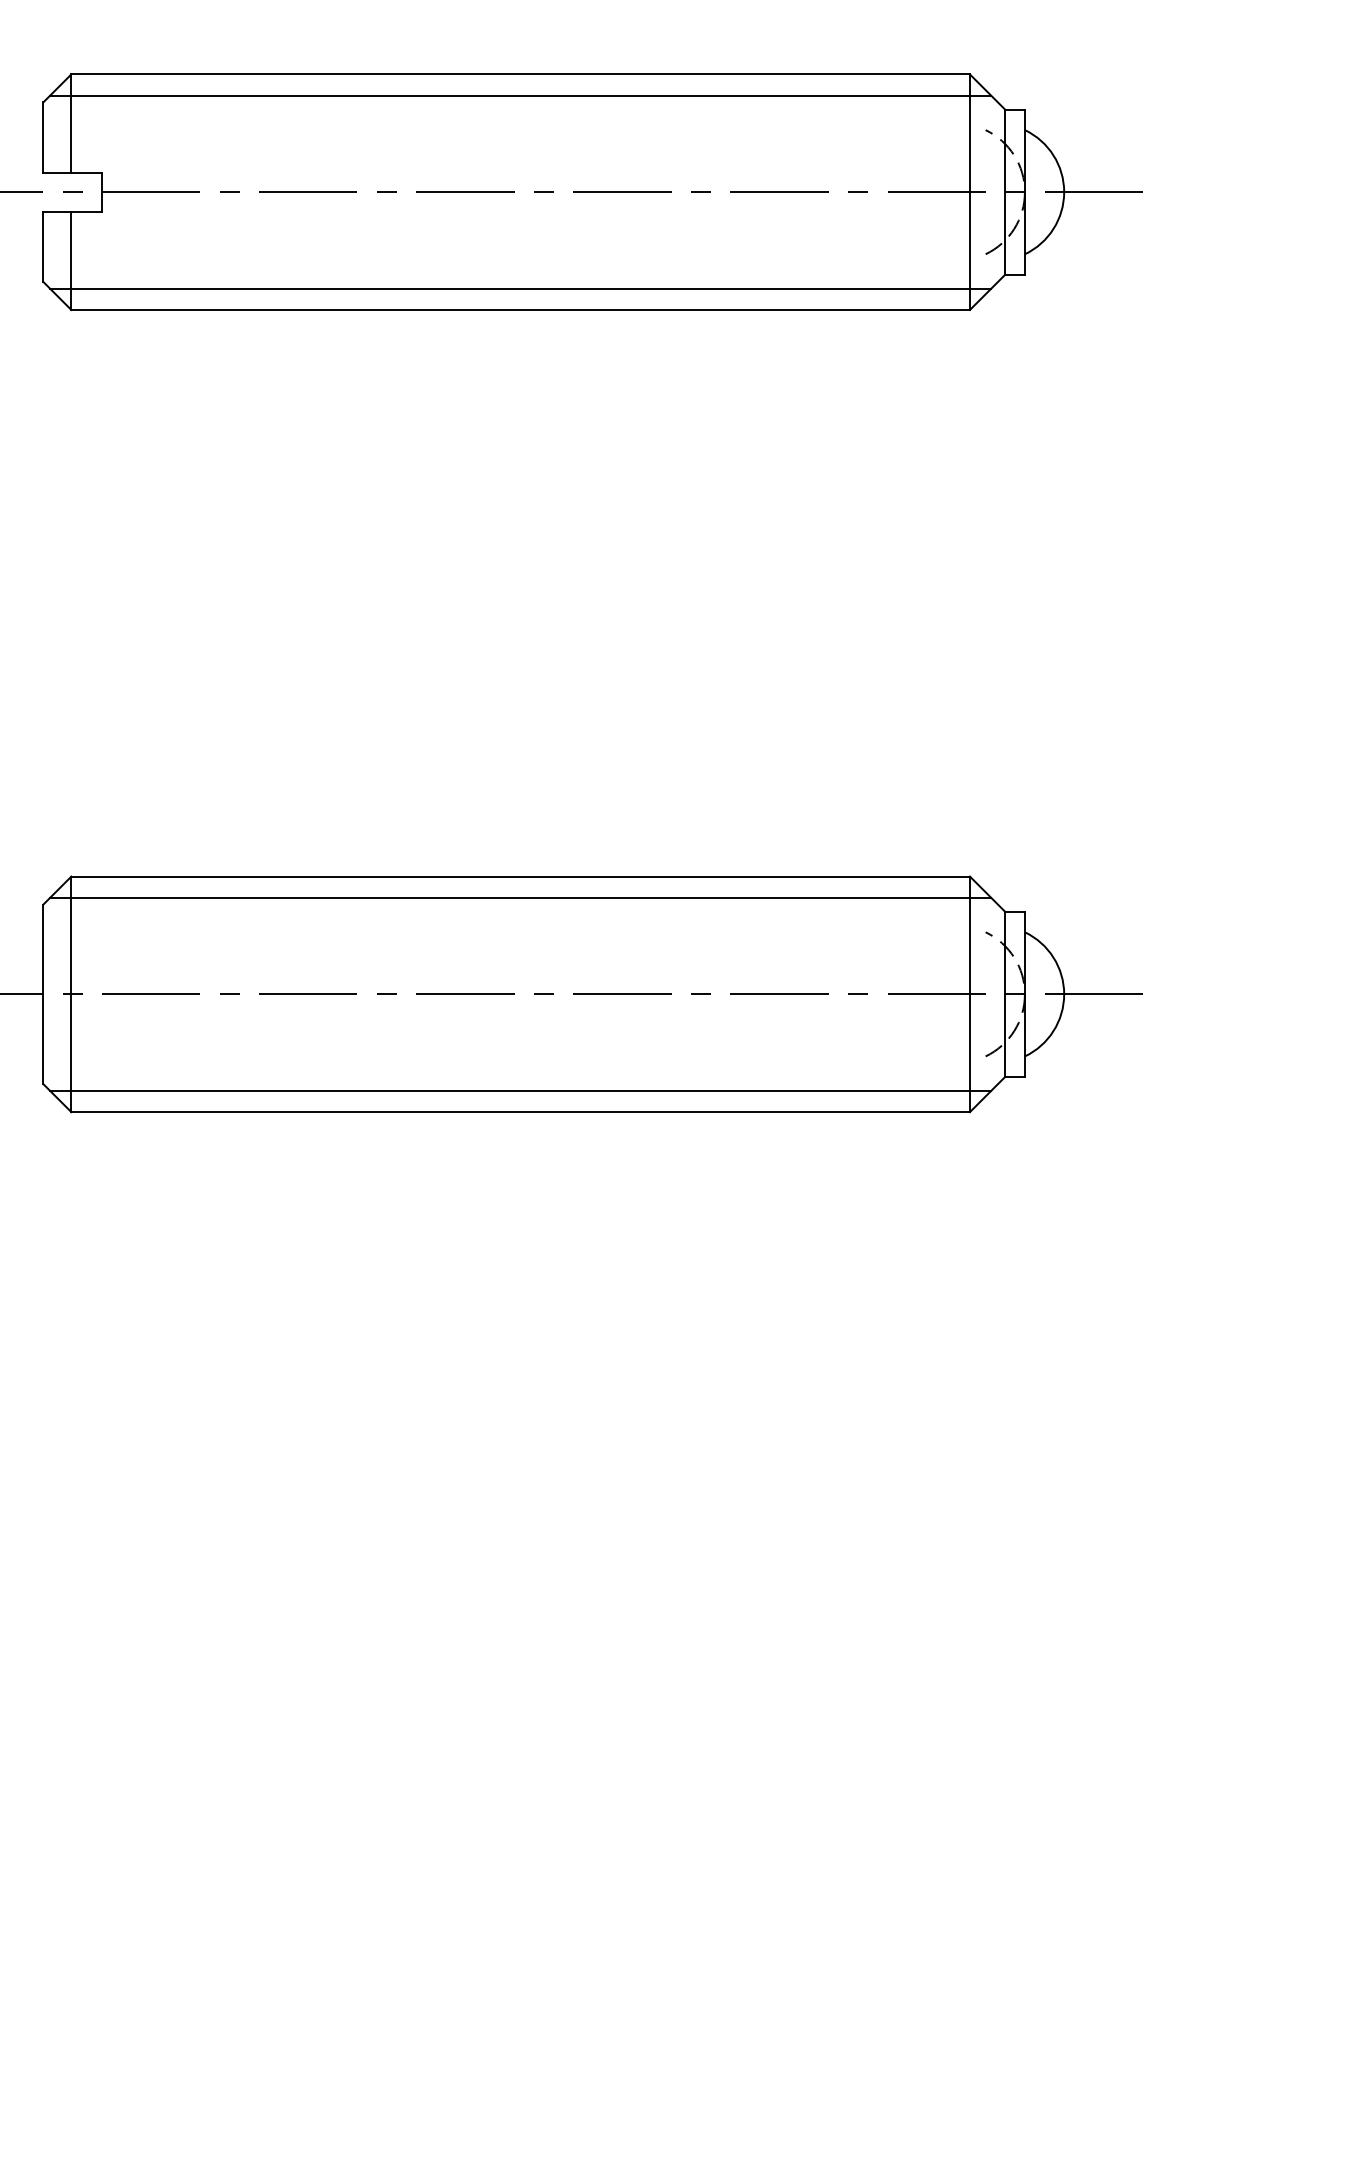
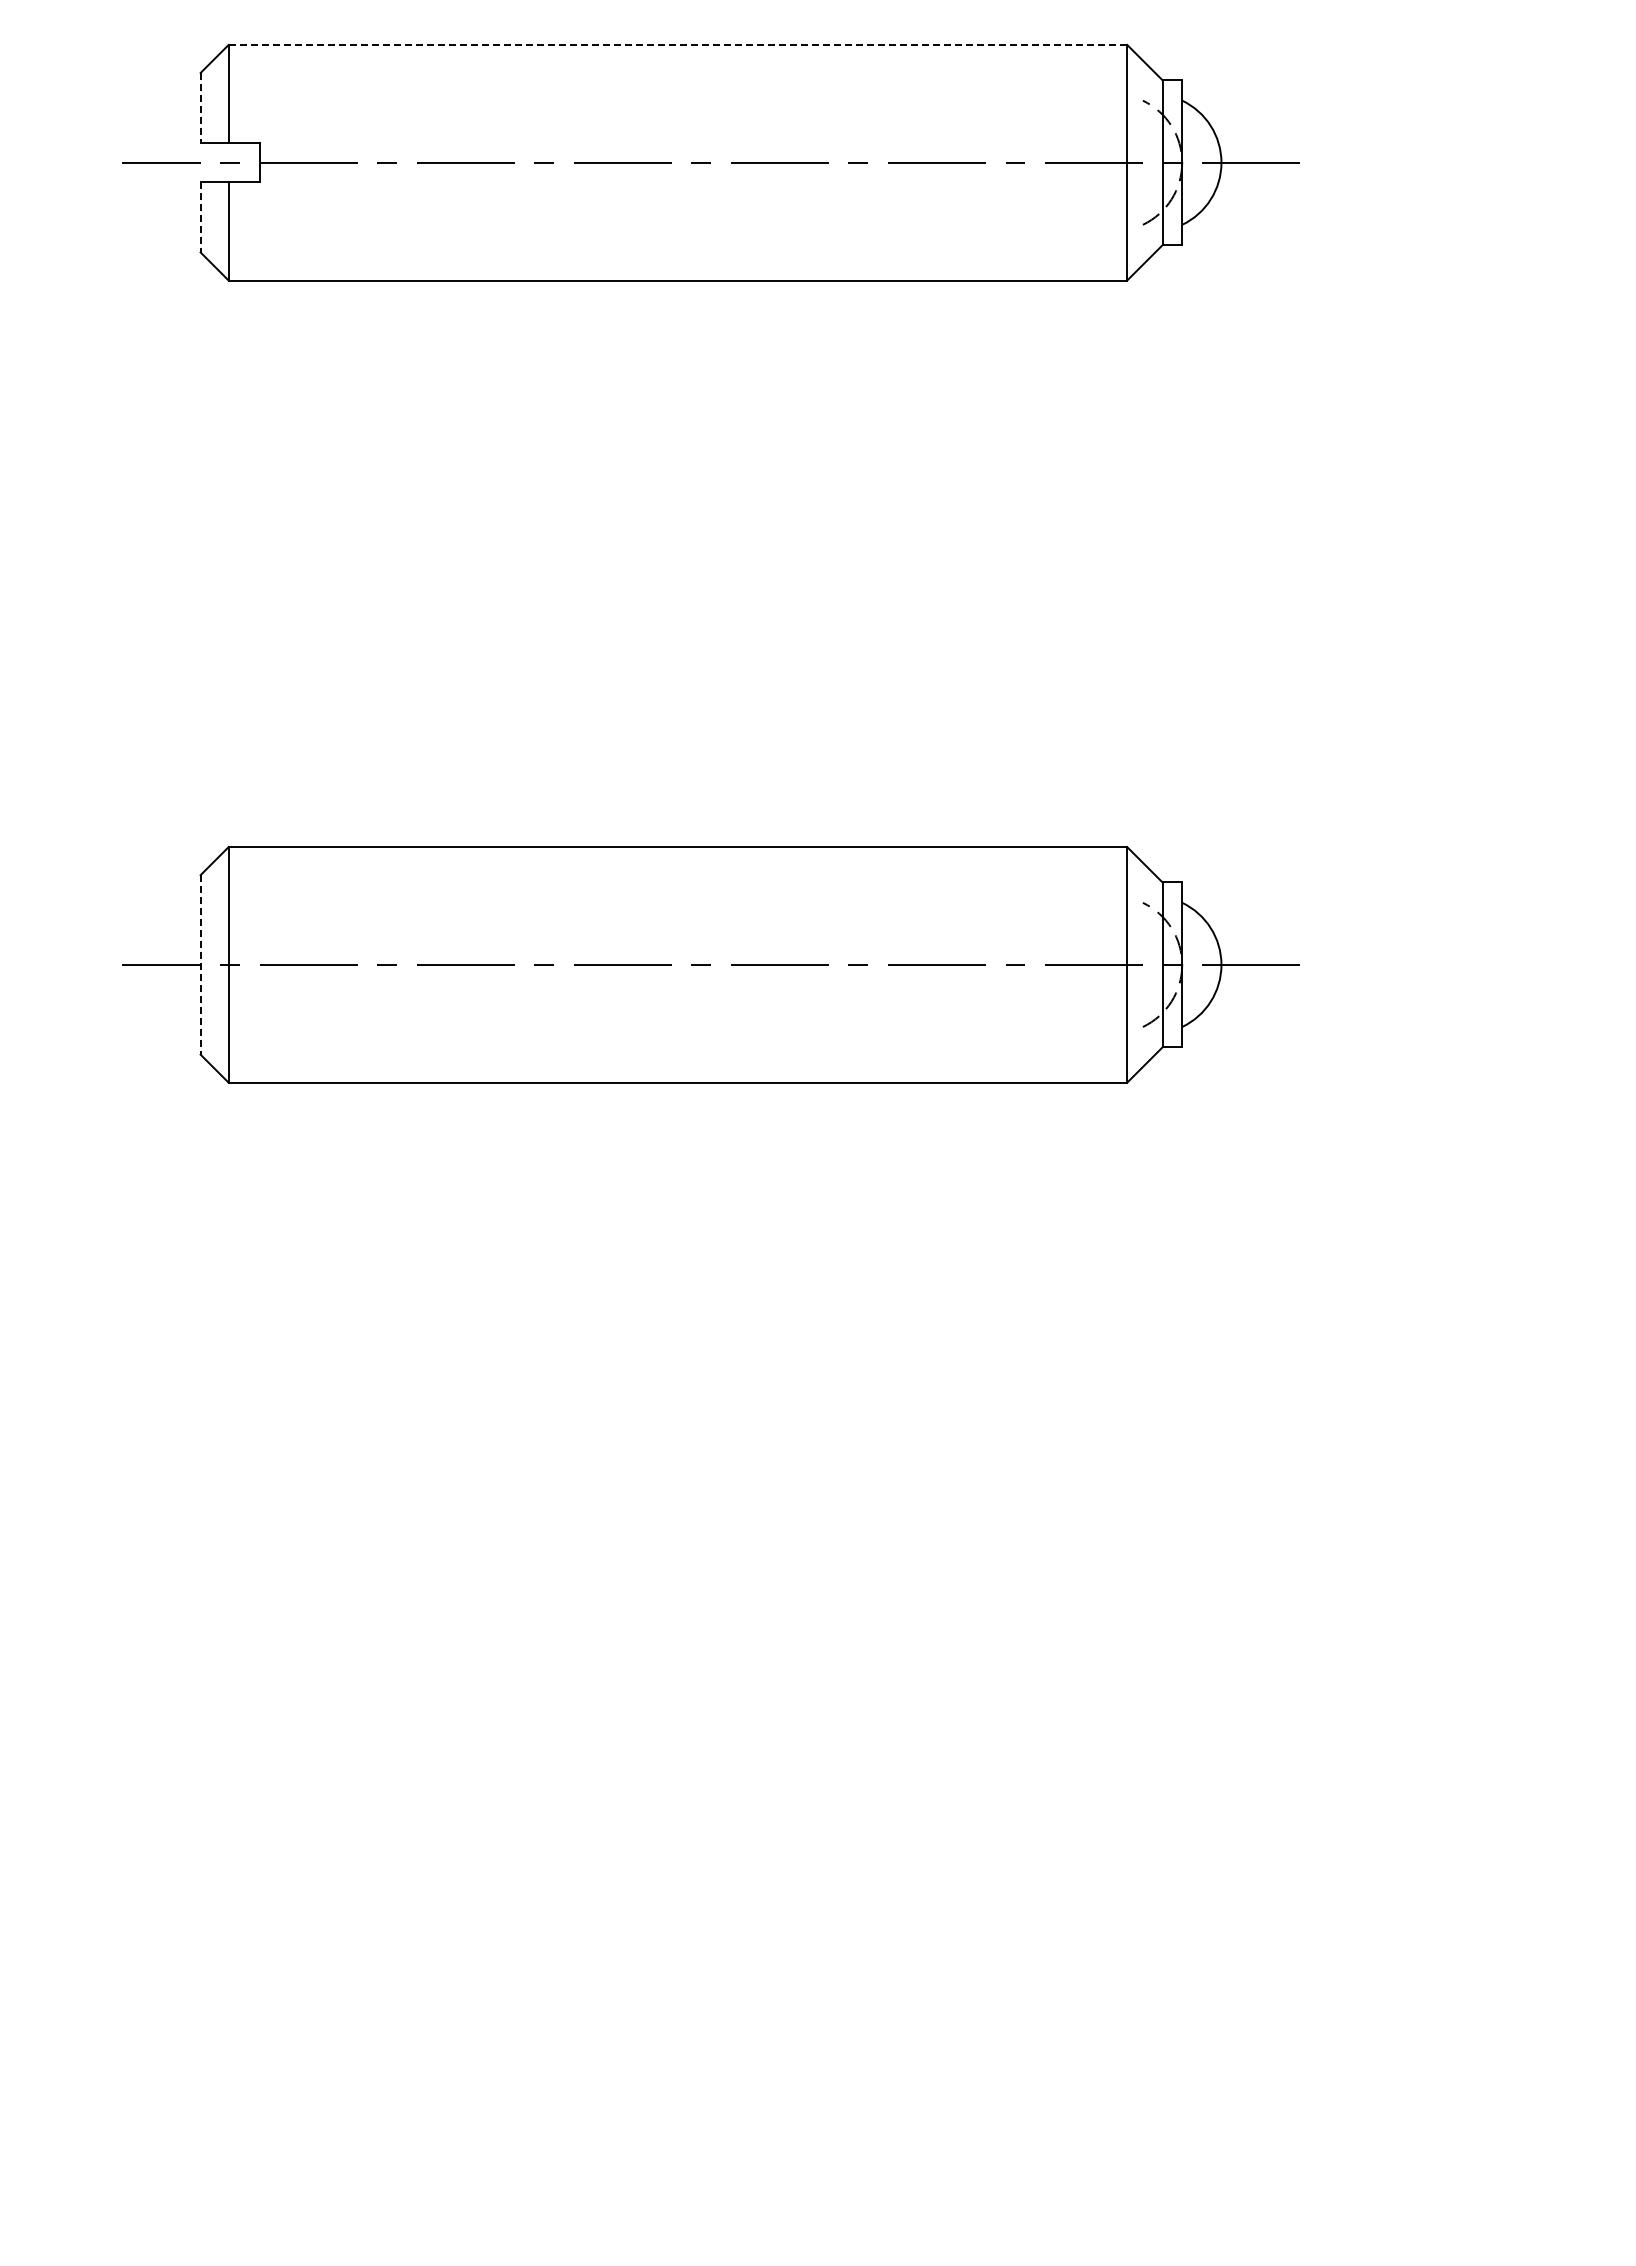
line: (520, 73) -> (677, 44), solid -> dashed
line: (520, 95) -> (677, 66), removed
line: (43, 137) -> (200, 108), solid -> dashed
line: (43, 246) -> (200, 217), solid -> dashed
line: (520, 288) -> (677, 259), removed
line: (520, 897) -> (677, 868), removed
line: (43, 993) -> (200, 964), solid -> dashed
line: (520, 1090) -> (677, 1061), removed

